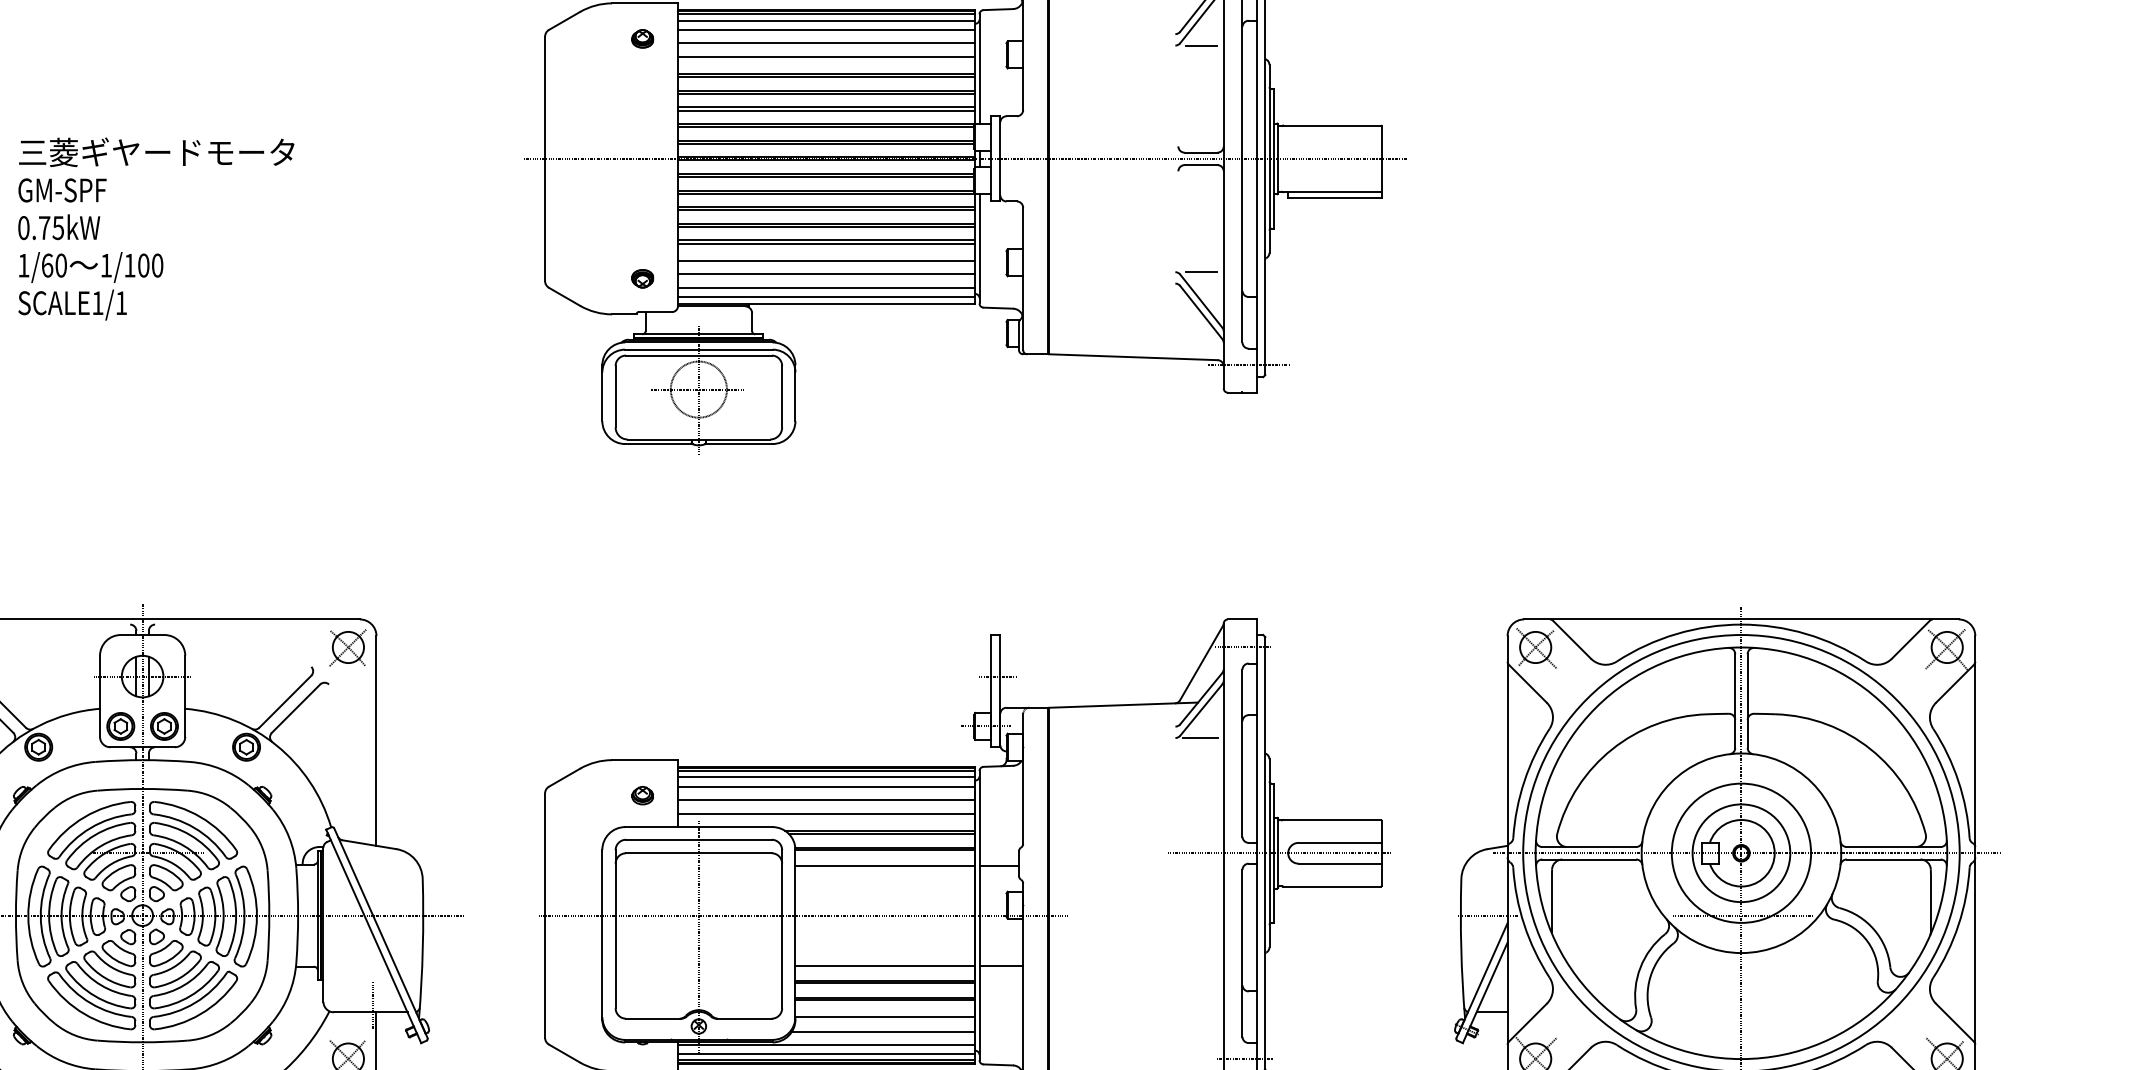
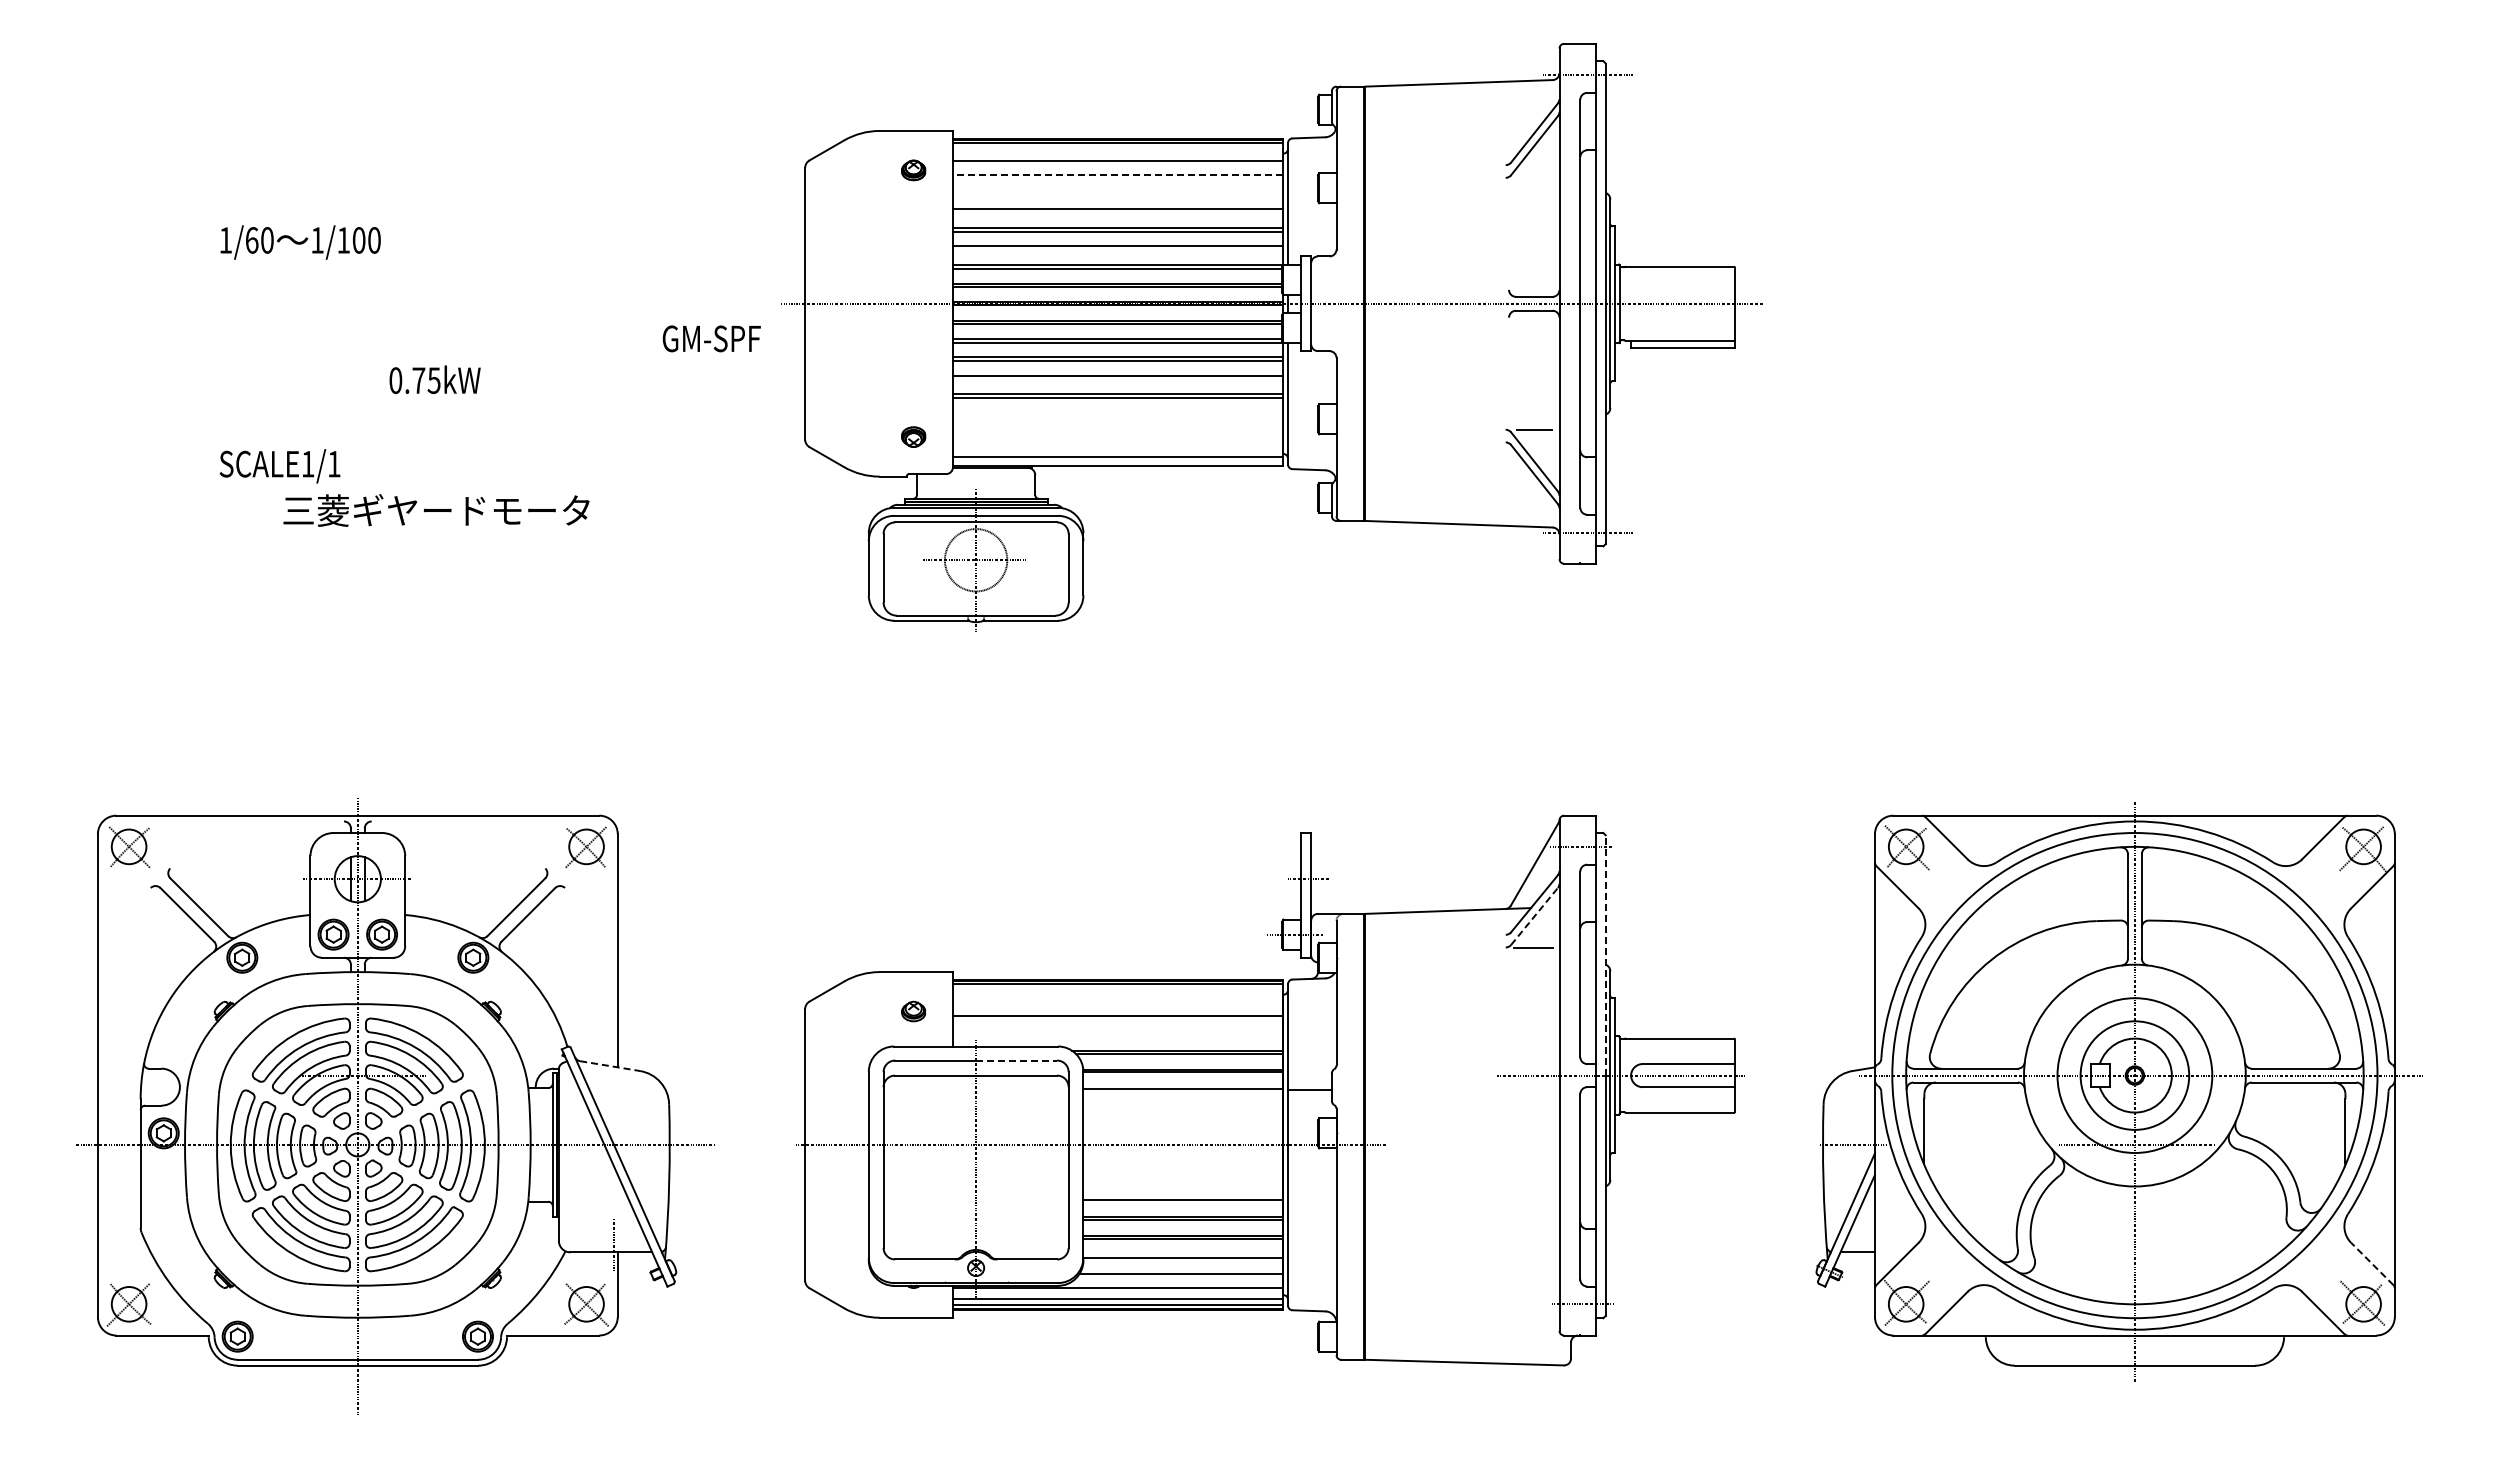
line: (826, 20) -> (1118, 150), removed
line: (826, 43) -> (1117, 175), solid -> dashed
line: (1201, 45) -> (1534, 177), removed
line: (826, 56) -> (1118, 190), removed
line: (826, 77) -> (1118, 213), removed
line: (826, 110) -> (1118, 250), removed
text: (156, 152) -> (436, 510), moved
text: (62, 190) -> (711, 338), moved
text: (58, 226) -> (434, 379), moved
line: (826, 226) -> (1118, 379), removed
line: (826, 261) -> (1118, 417), removed
text: (91, 267) -> (300, 242), moved
line: (826, 274) -> (1118, 432), removed
line: (826, 288) -> (1118, 447), removed
line: (1201, 710) -> (1534, 916), solid -> dashed
line: (1265, 744) -> (1605, 954), solid -> dashed
line: (826, 777) -> (1118, 991), removed
line: (826, 786) -> (1118, 1001), removed
line: (826, 813) -> (1118, 1031), removed
line: (736, 839) -> (1017, 1060), solid -> dashed
line: (369, 845) -> (610, 1066), solid -> dashed
line: (1001, 965) -> (1312, 1200), removed
line: (1955, 1023) -> (2372, 1264), solid -> dashed

